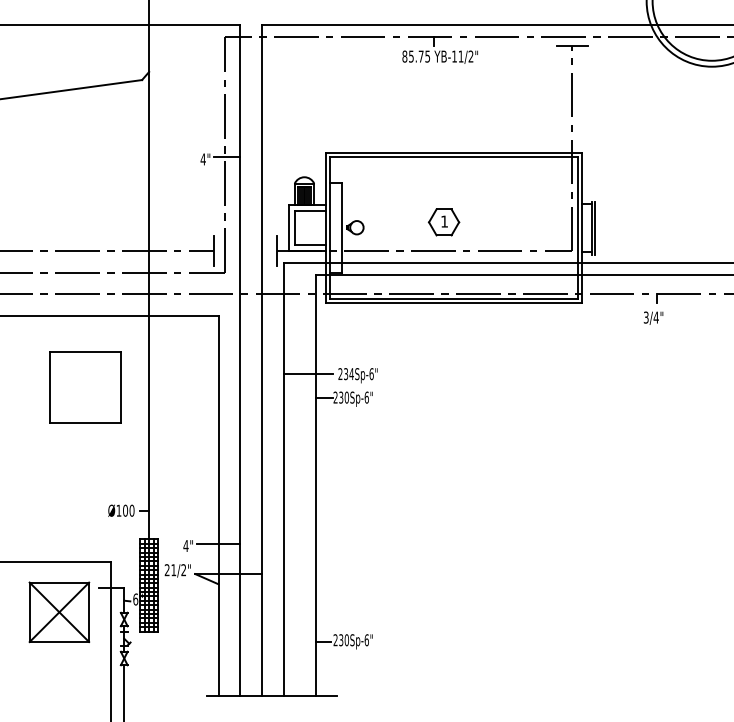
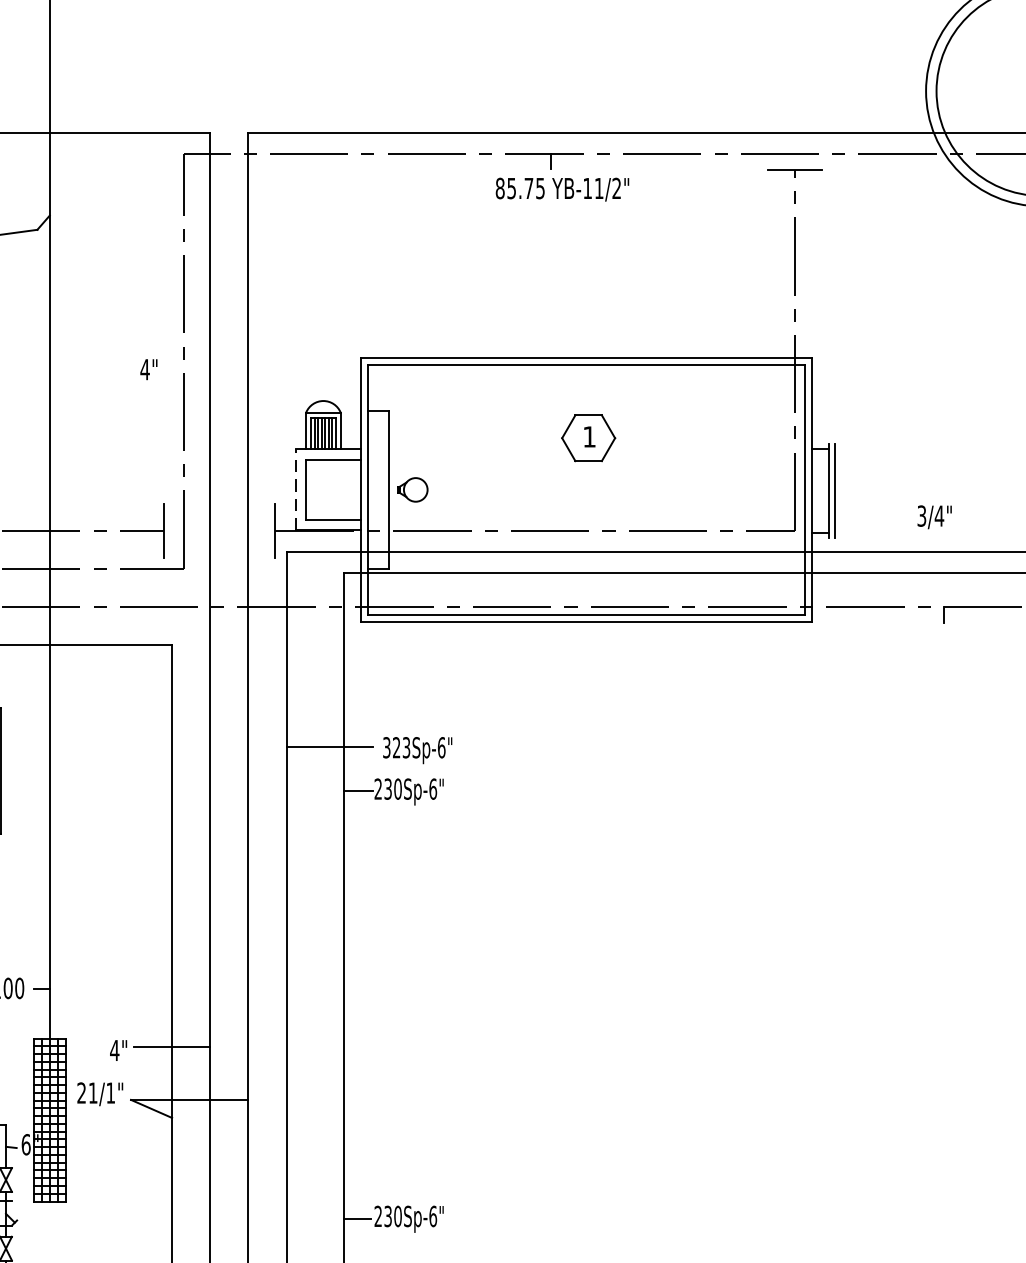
line: (227, 157) -> (187, 366), removed
part: (443, 222) -> (587, 438), moved
line: (288, 227) -> (295, 489), solid -> dashed
text: (653, 317) -> (934, 515), moved
text: (345, 374) -> (395, 748), 234Sp-6" -> 323Sp-6"
text: (183, 569) -> (110, 1091), 21/2" -> 21/1"

